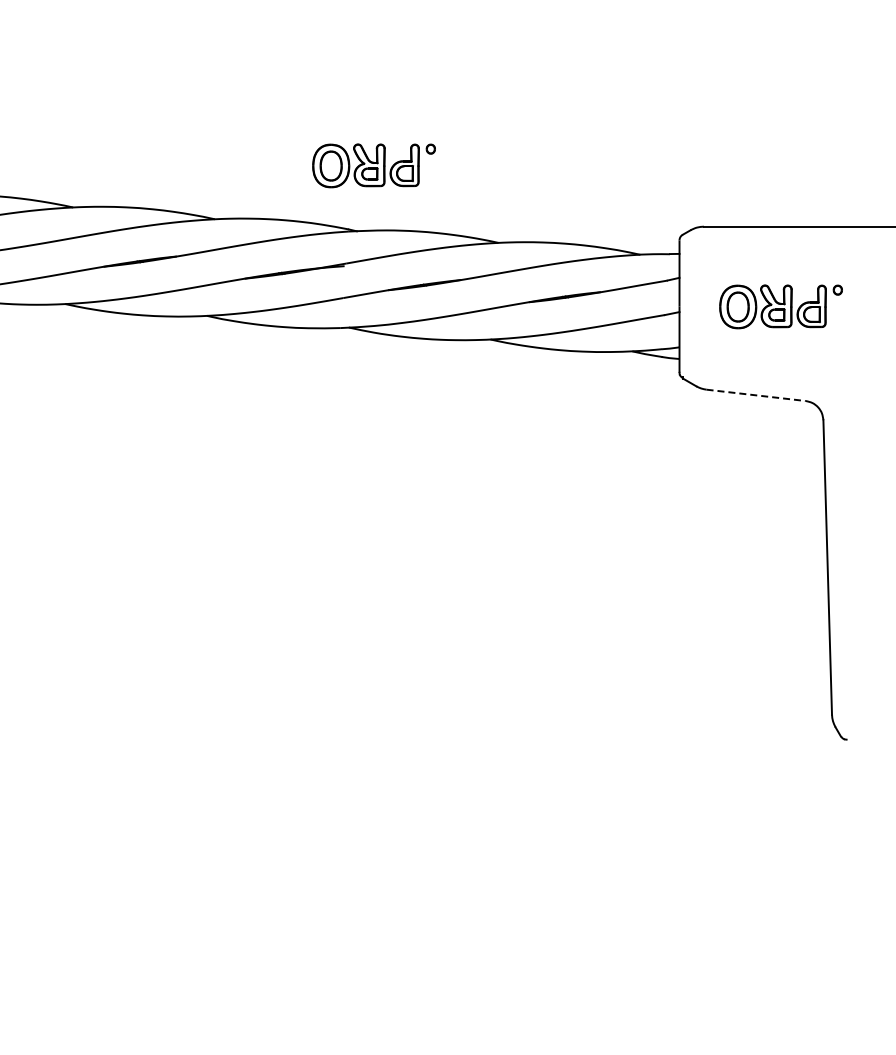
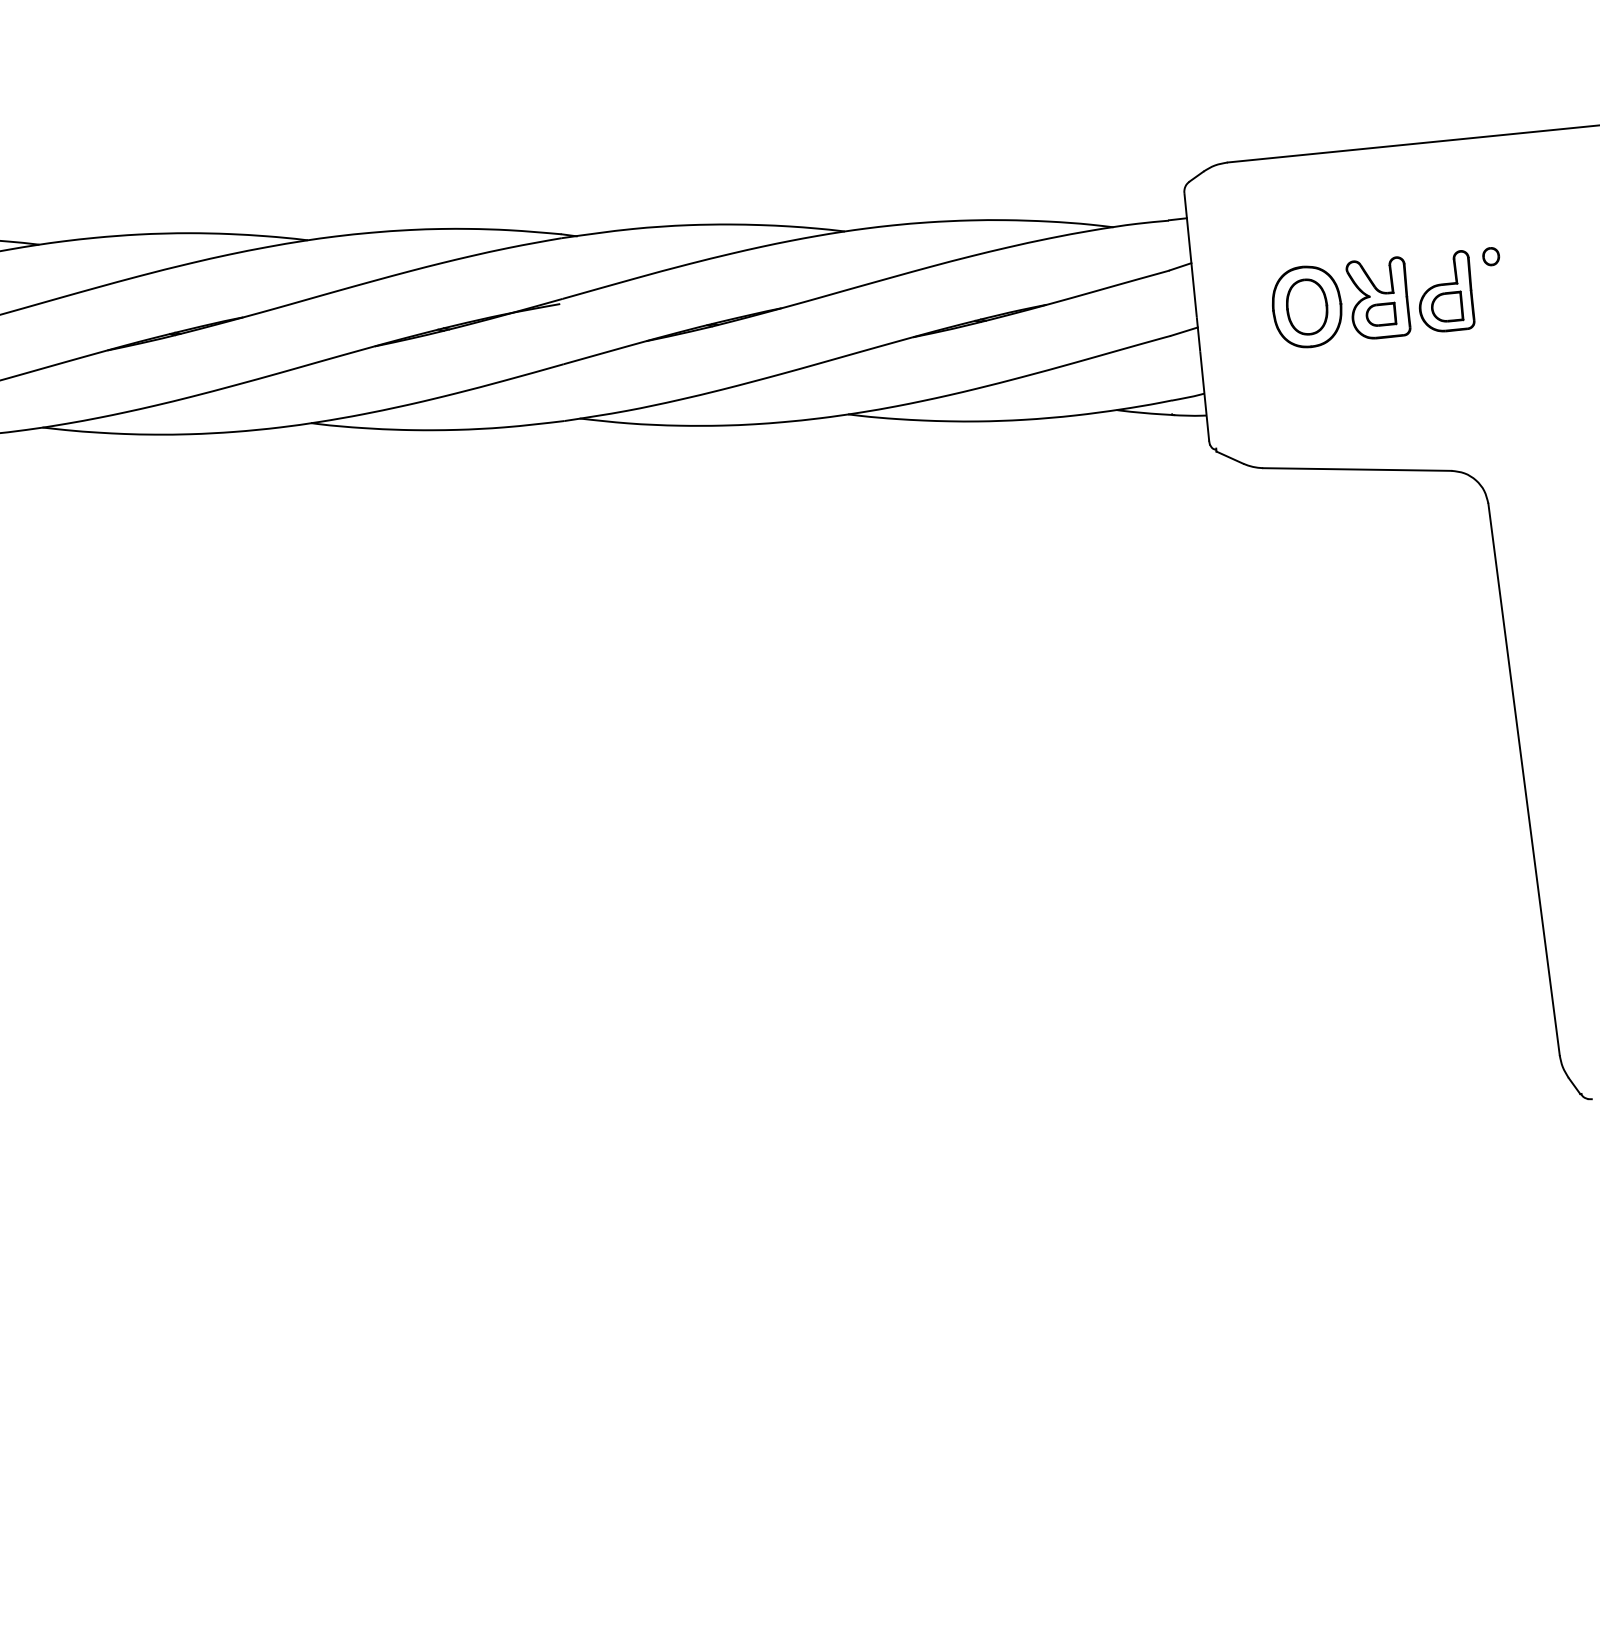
part: (373, 165) -> (595, 109), removed
line: (756, 395) -> (1358, 469), dashed -> solid

